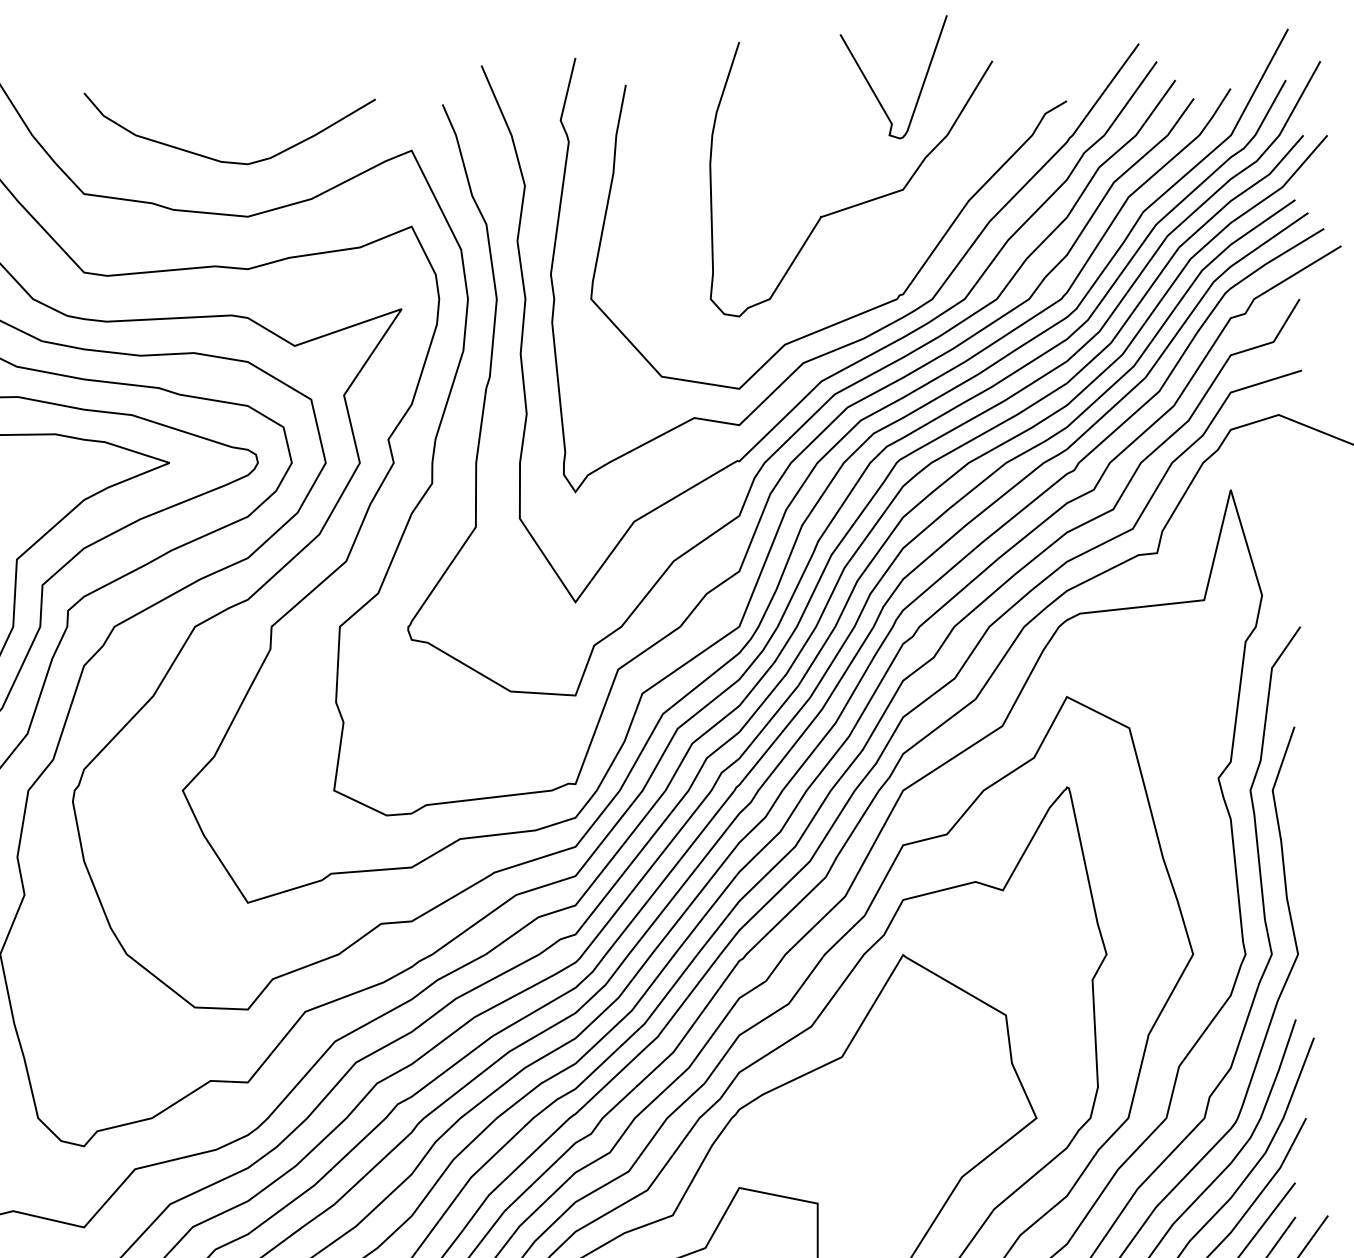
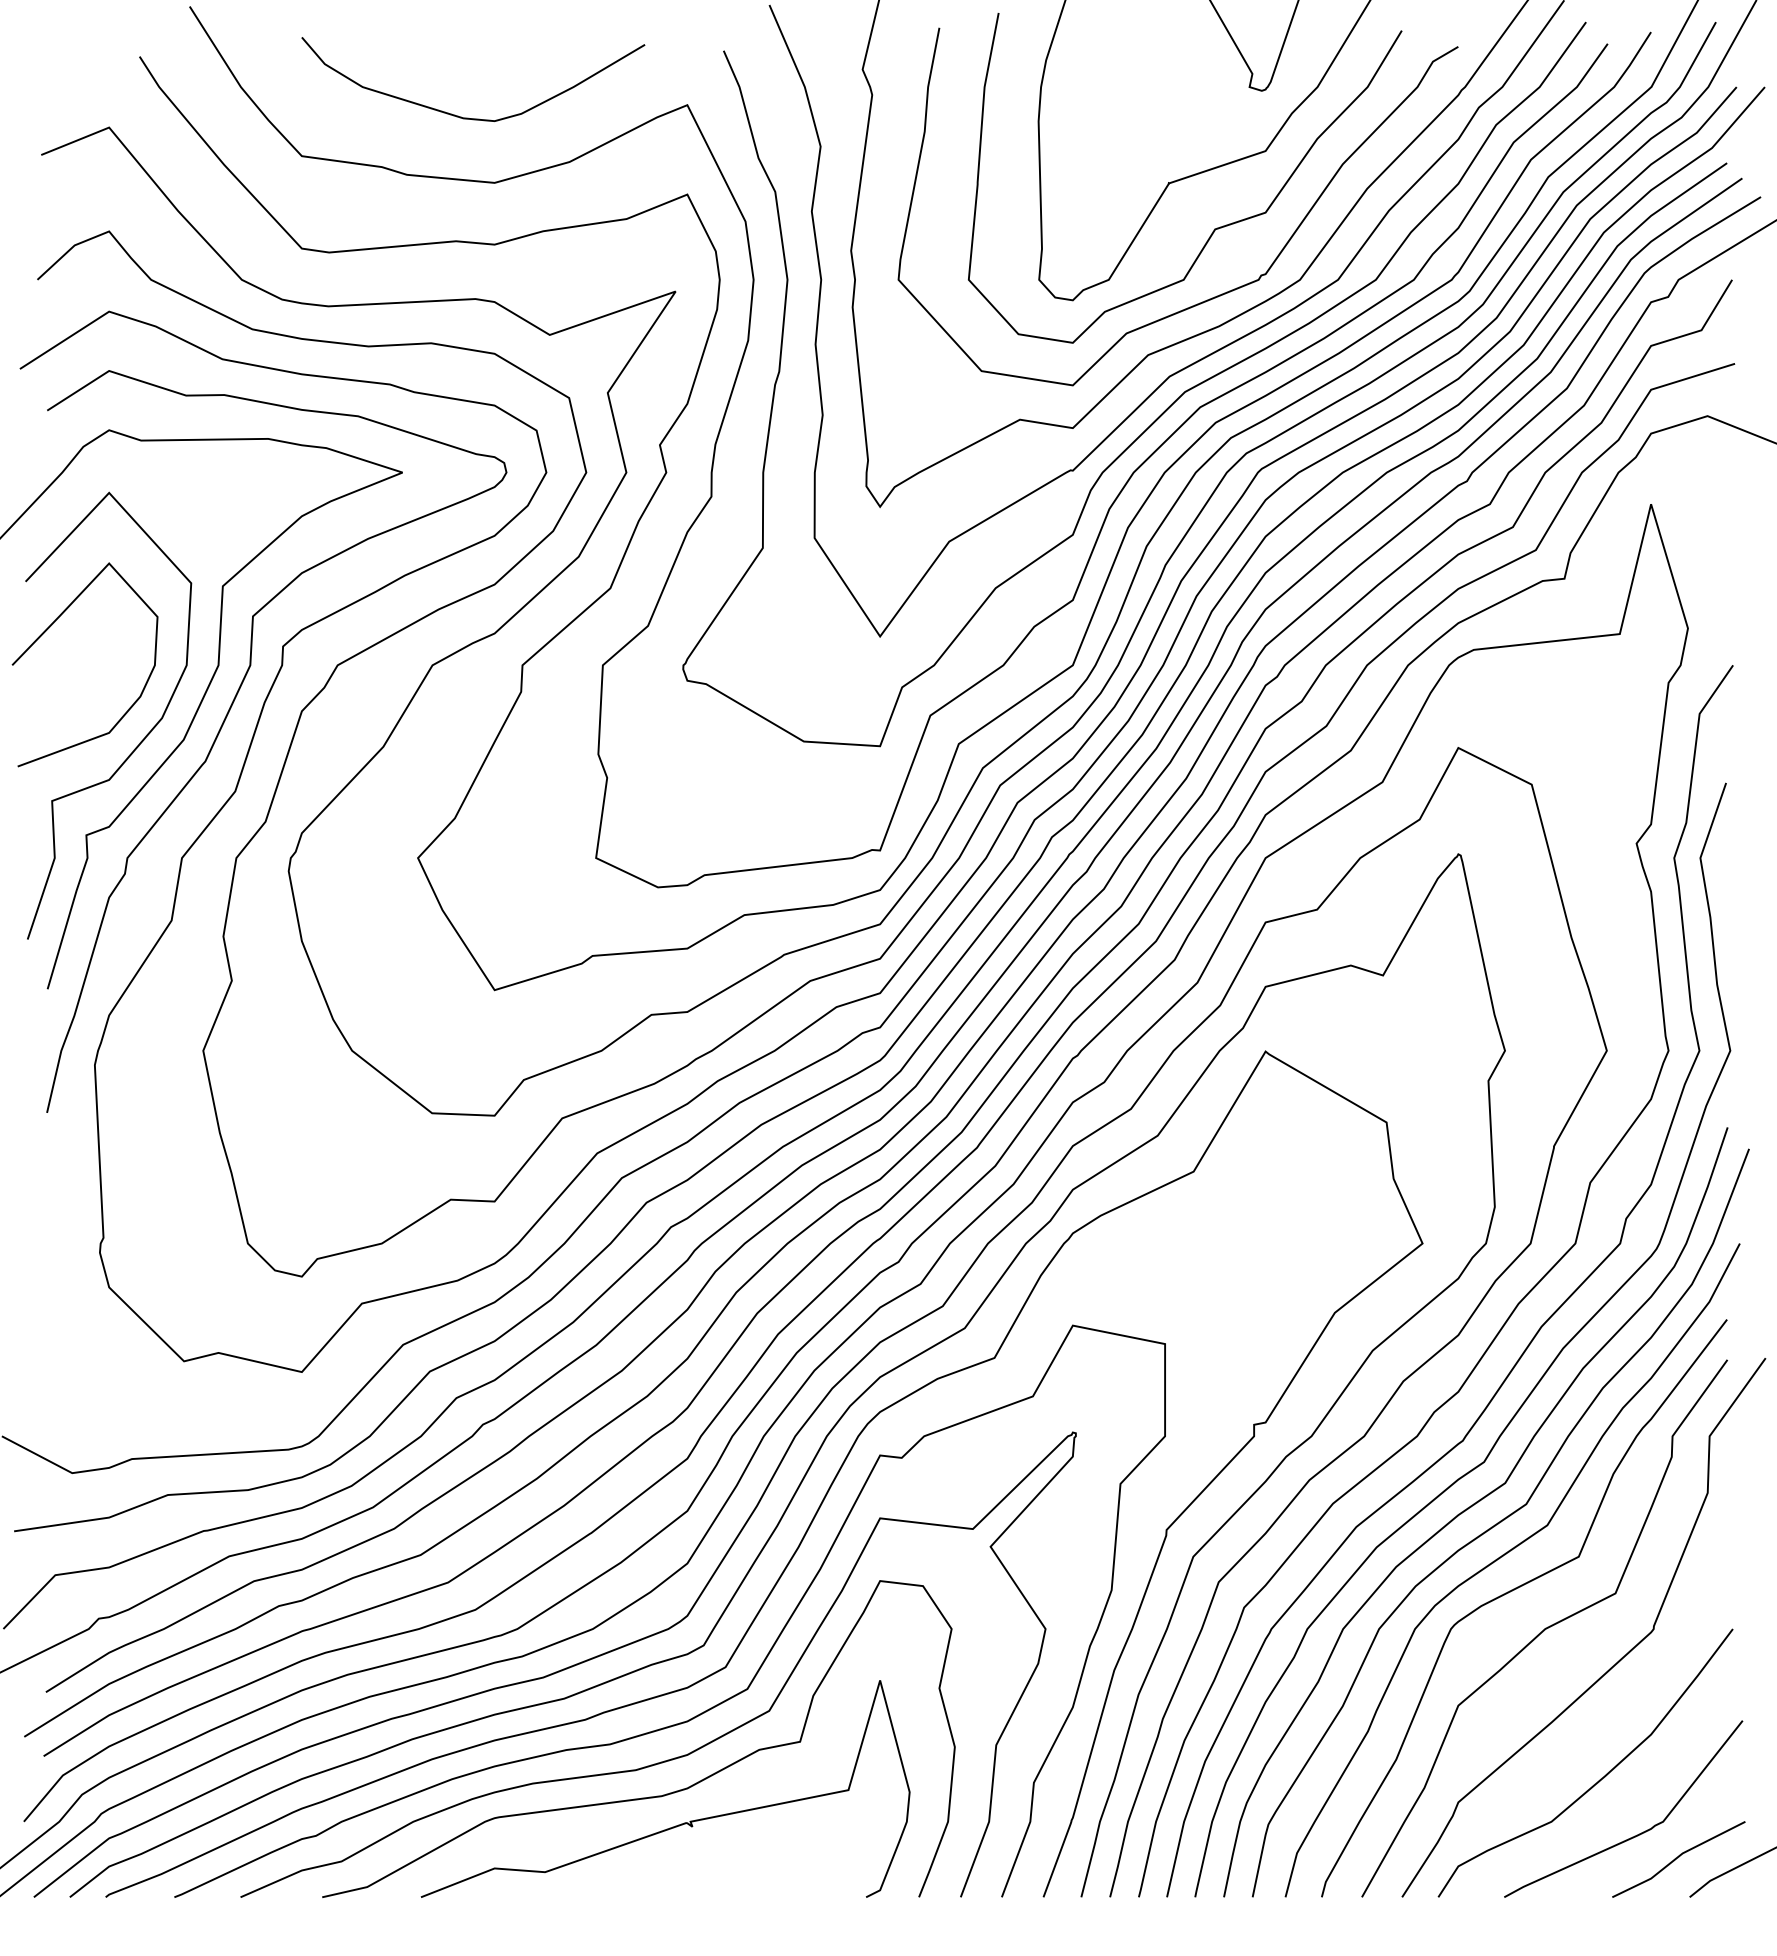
curve: (859, 255) -> (1214, 228), added

